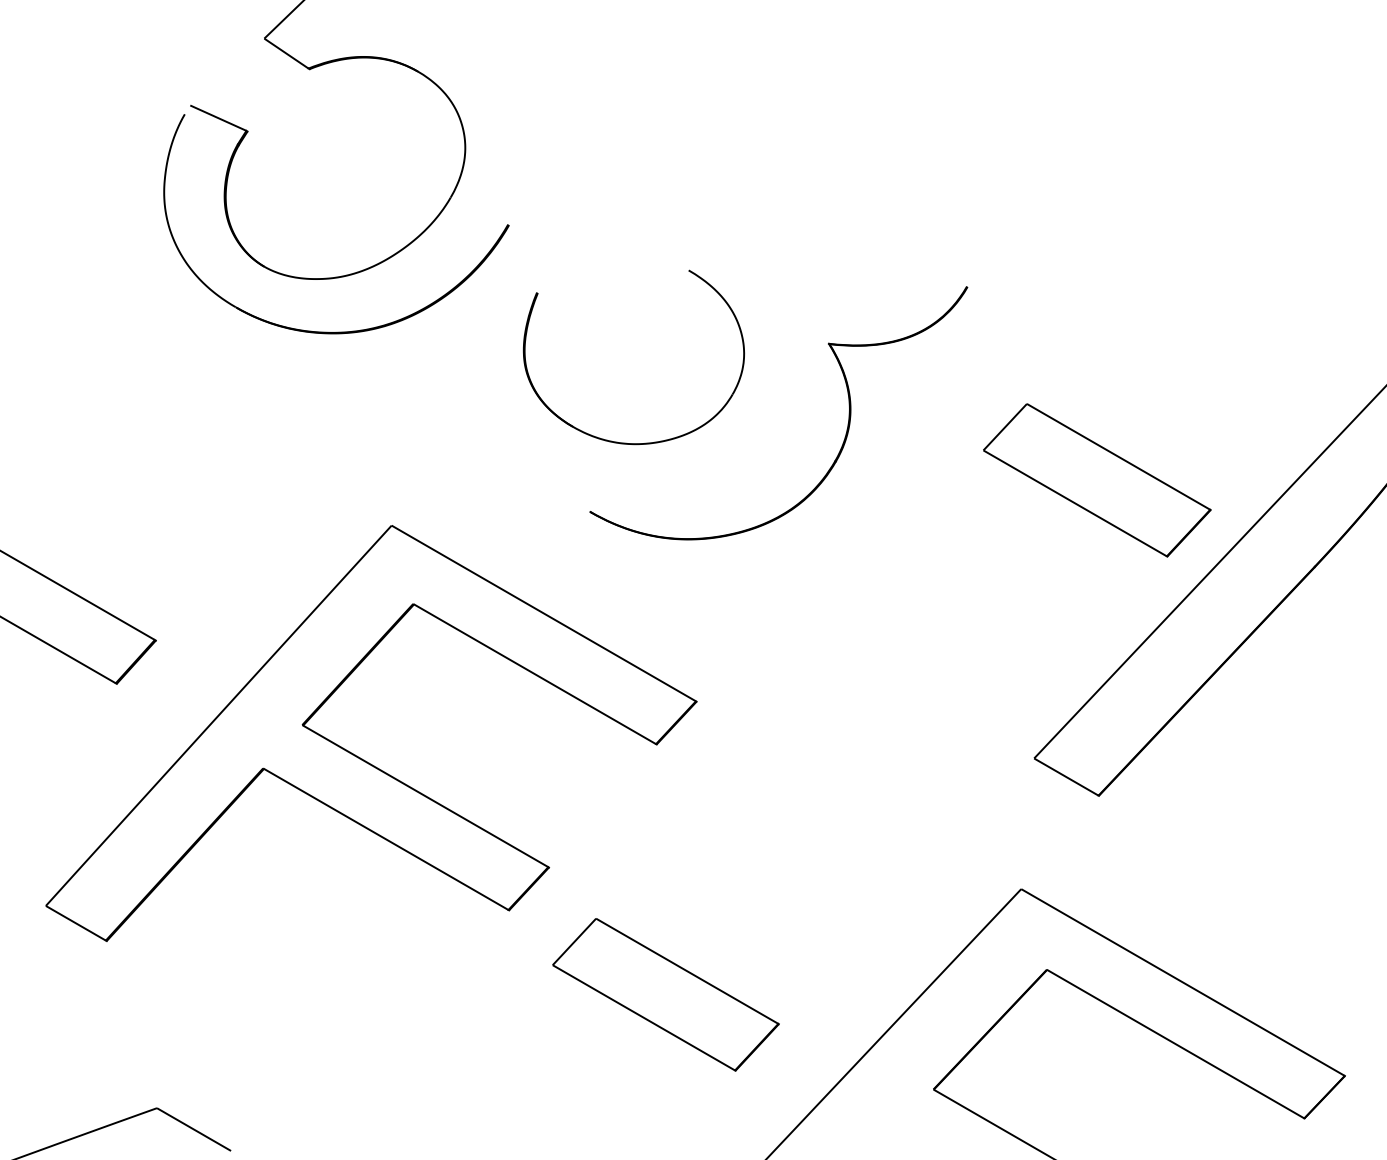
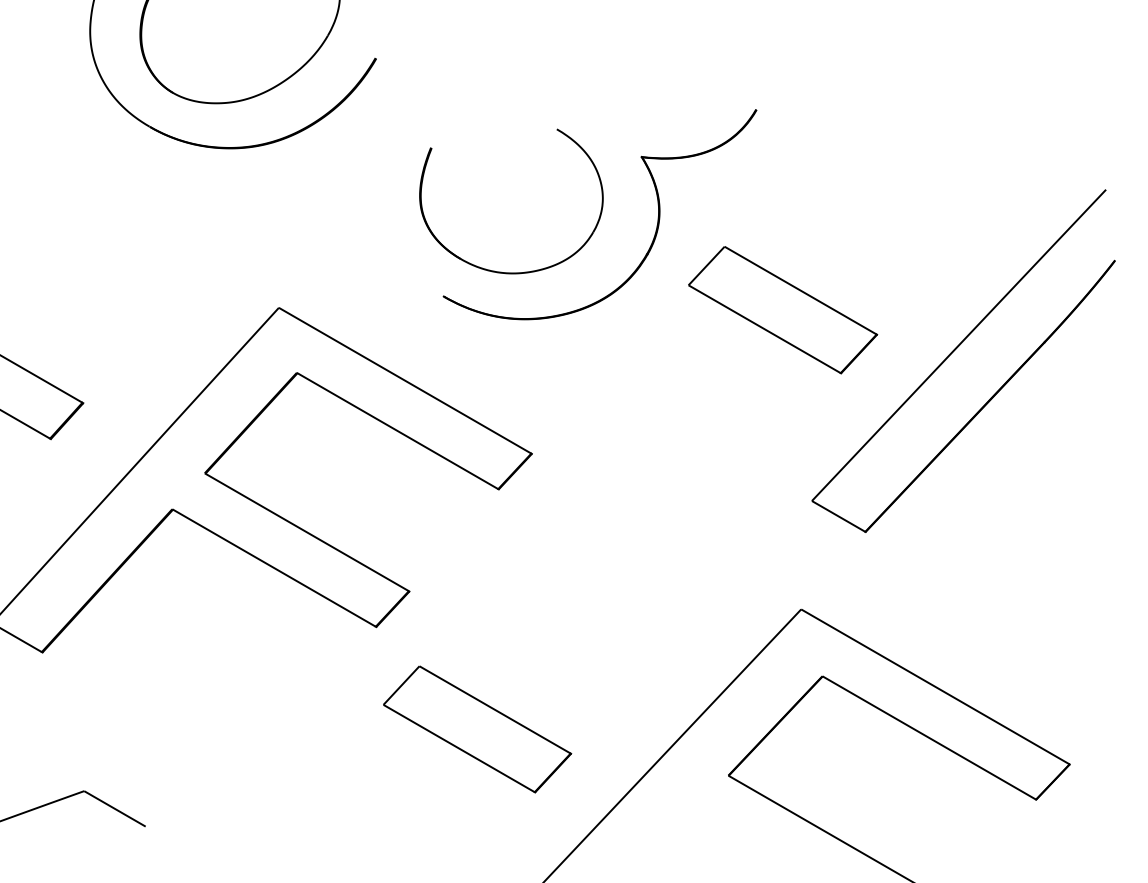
part: (626, 442) -> (505, 272), moved
part: (1097, 480) -> (783, 310), moved
part: (665, 994) -> (477, 729), moved

